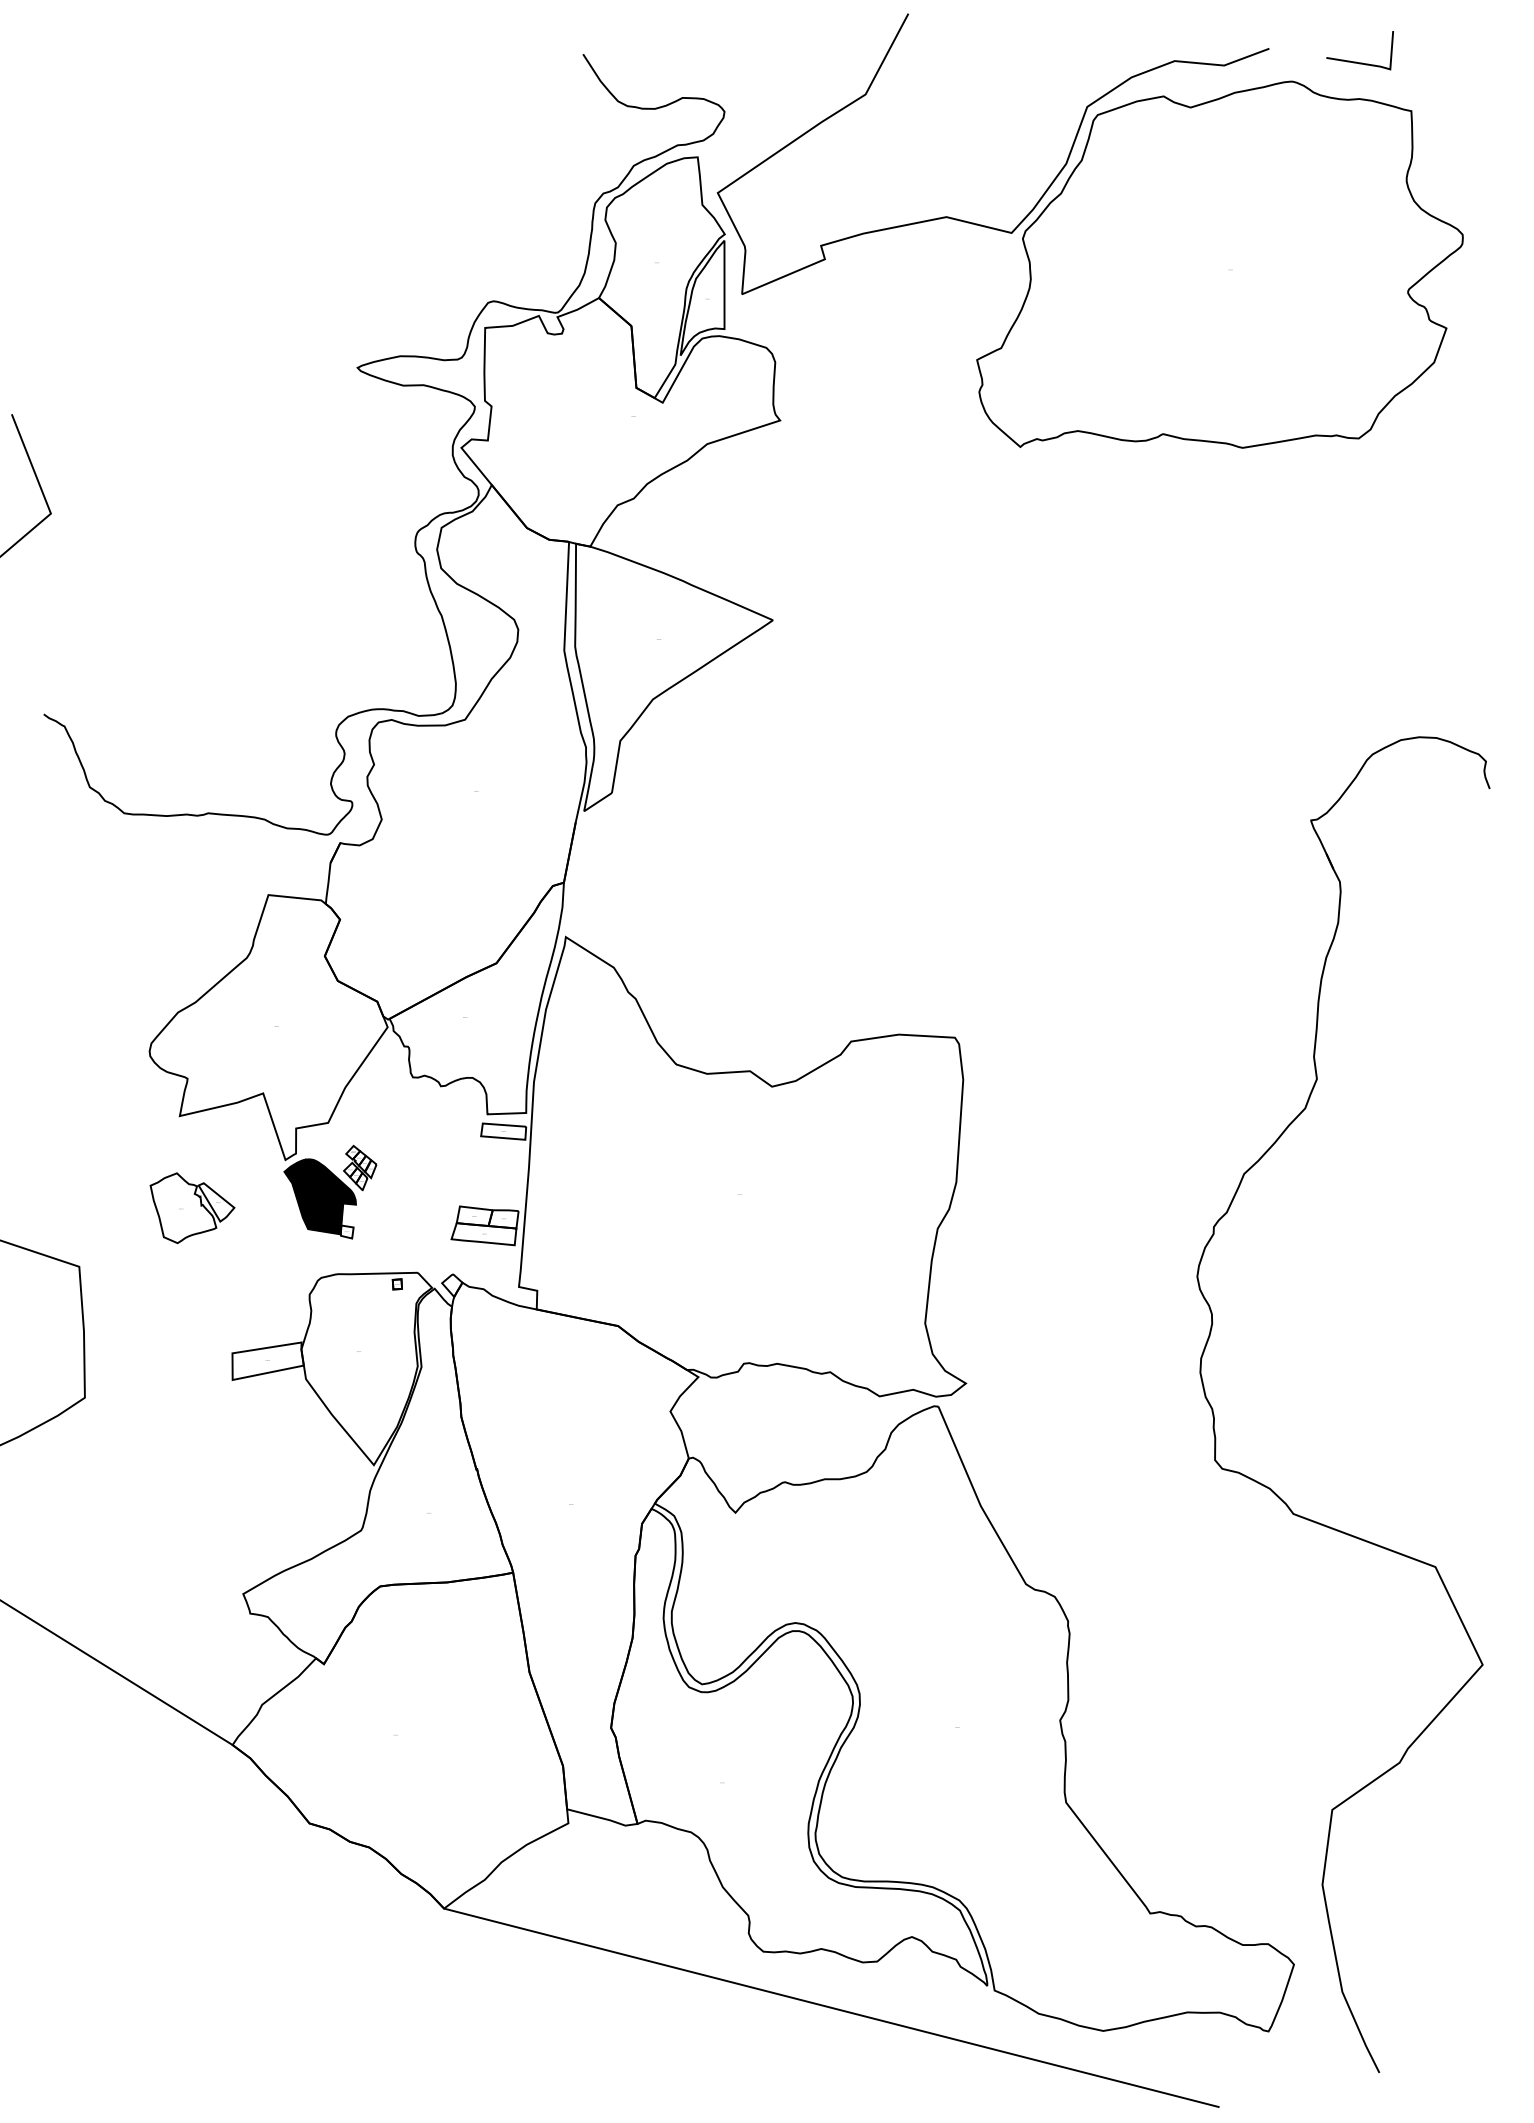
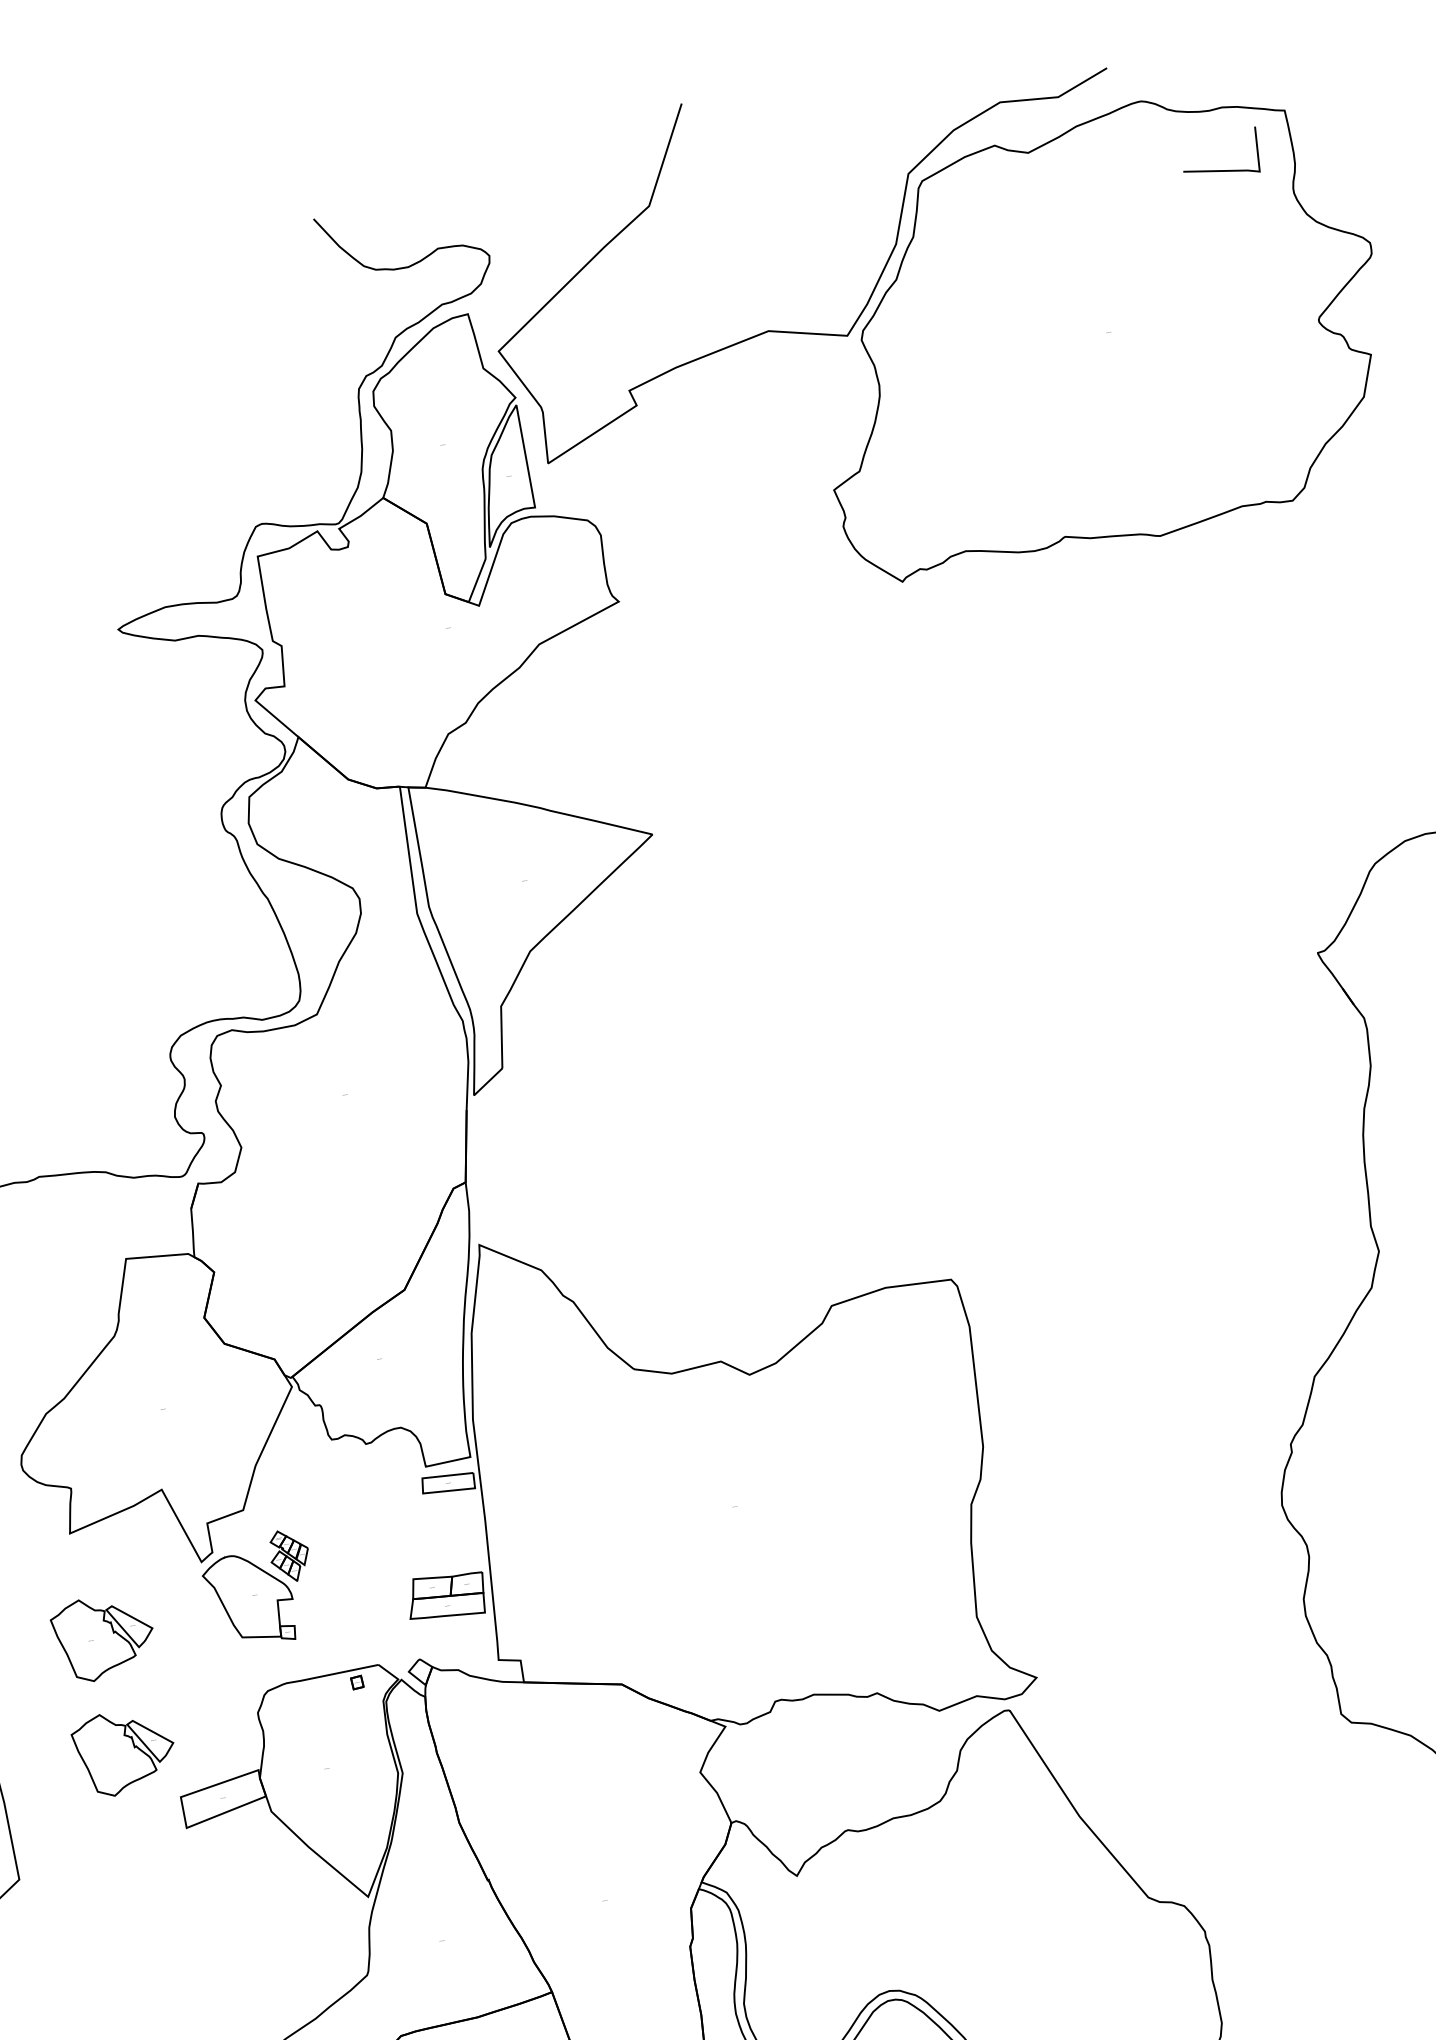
line: (1356, 61) -> (1218, 169), moved
hatch: (320, 1196) -> (249, 1597), removed
part: (192, 1307) -> (124, 1752), added

